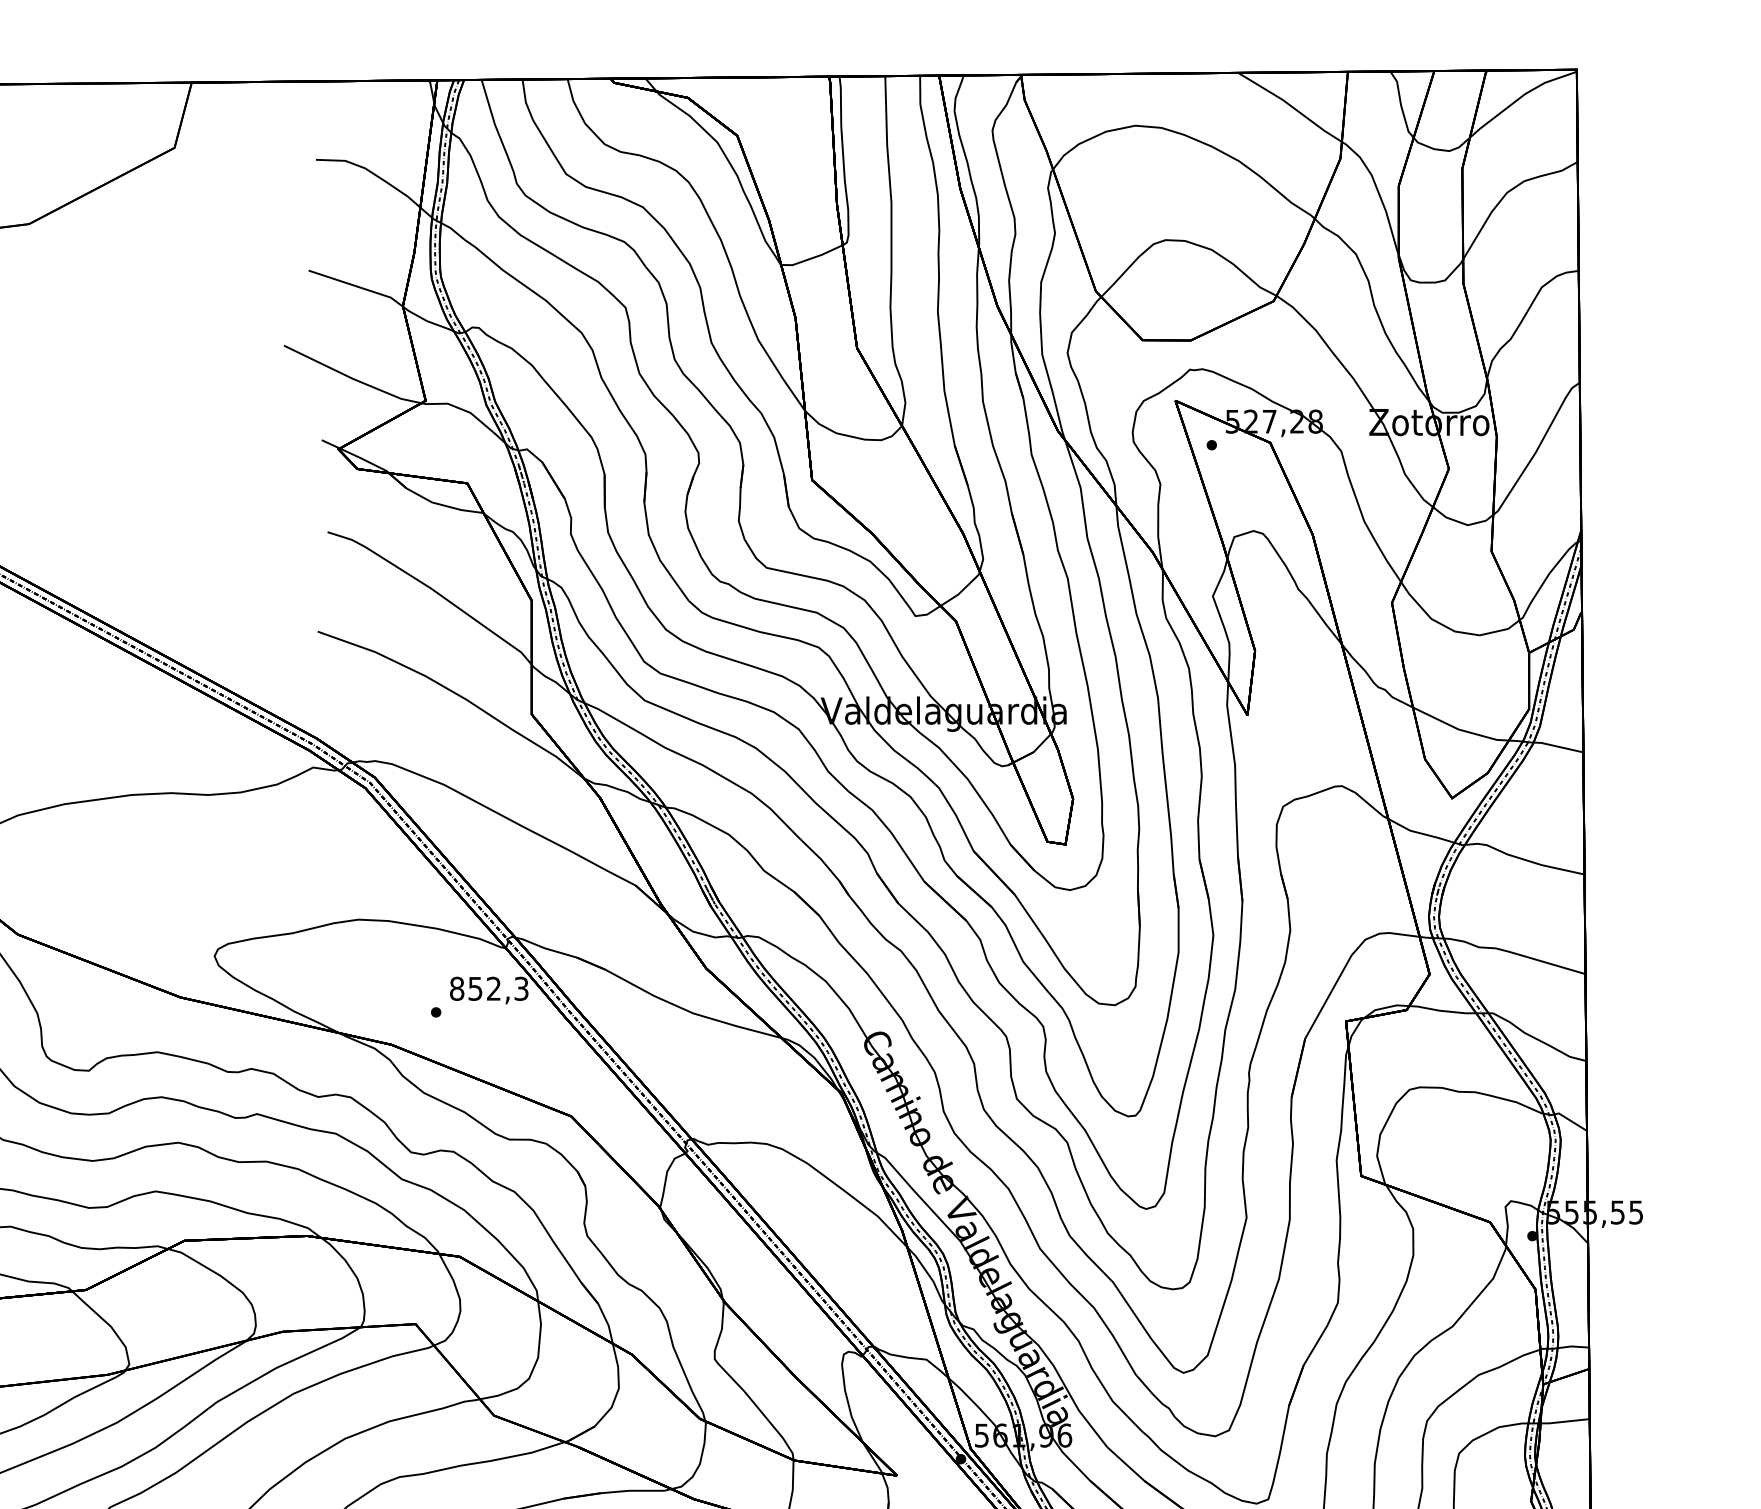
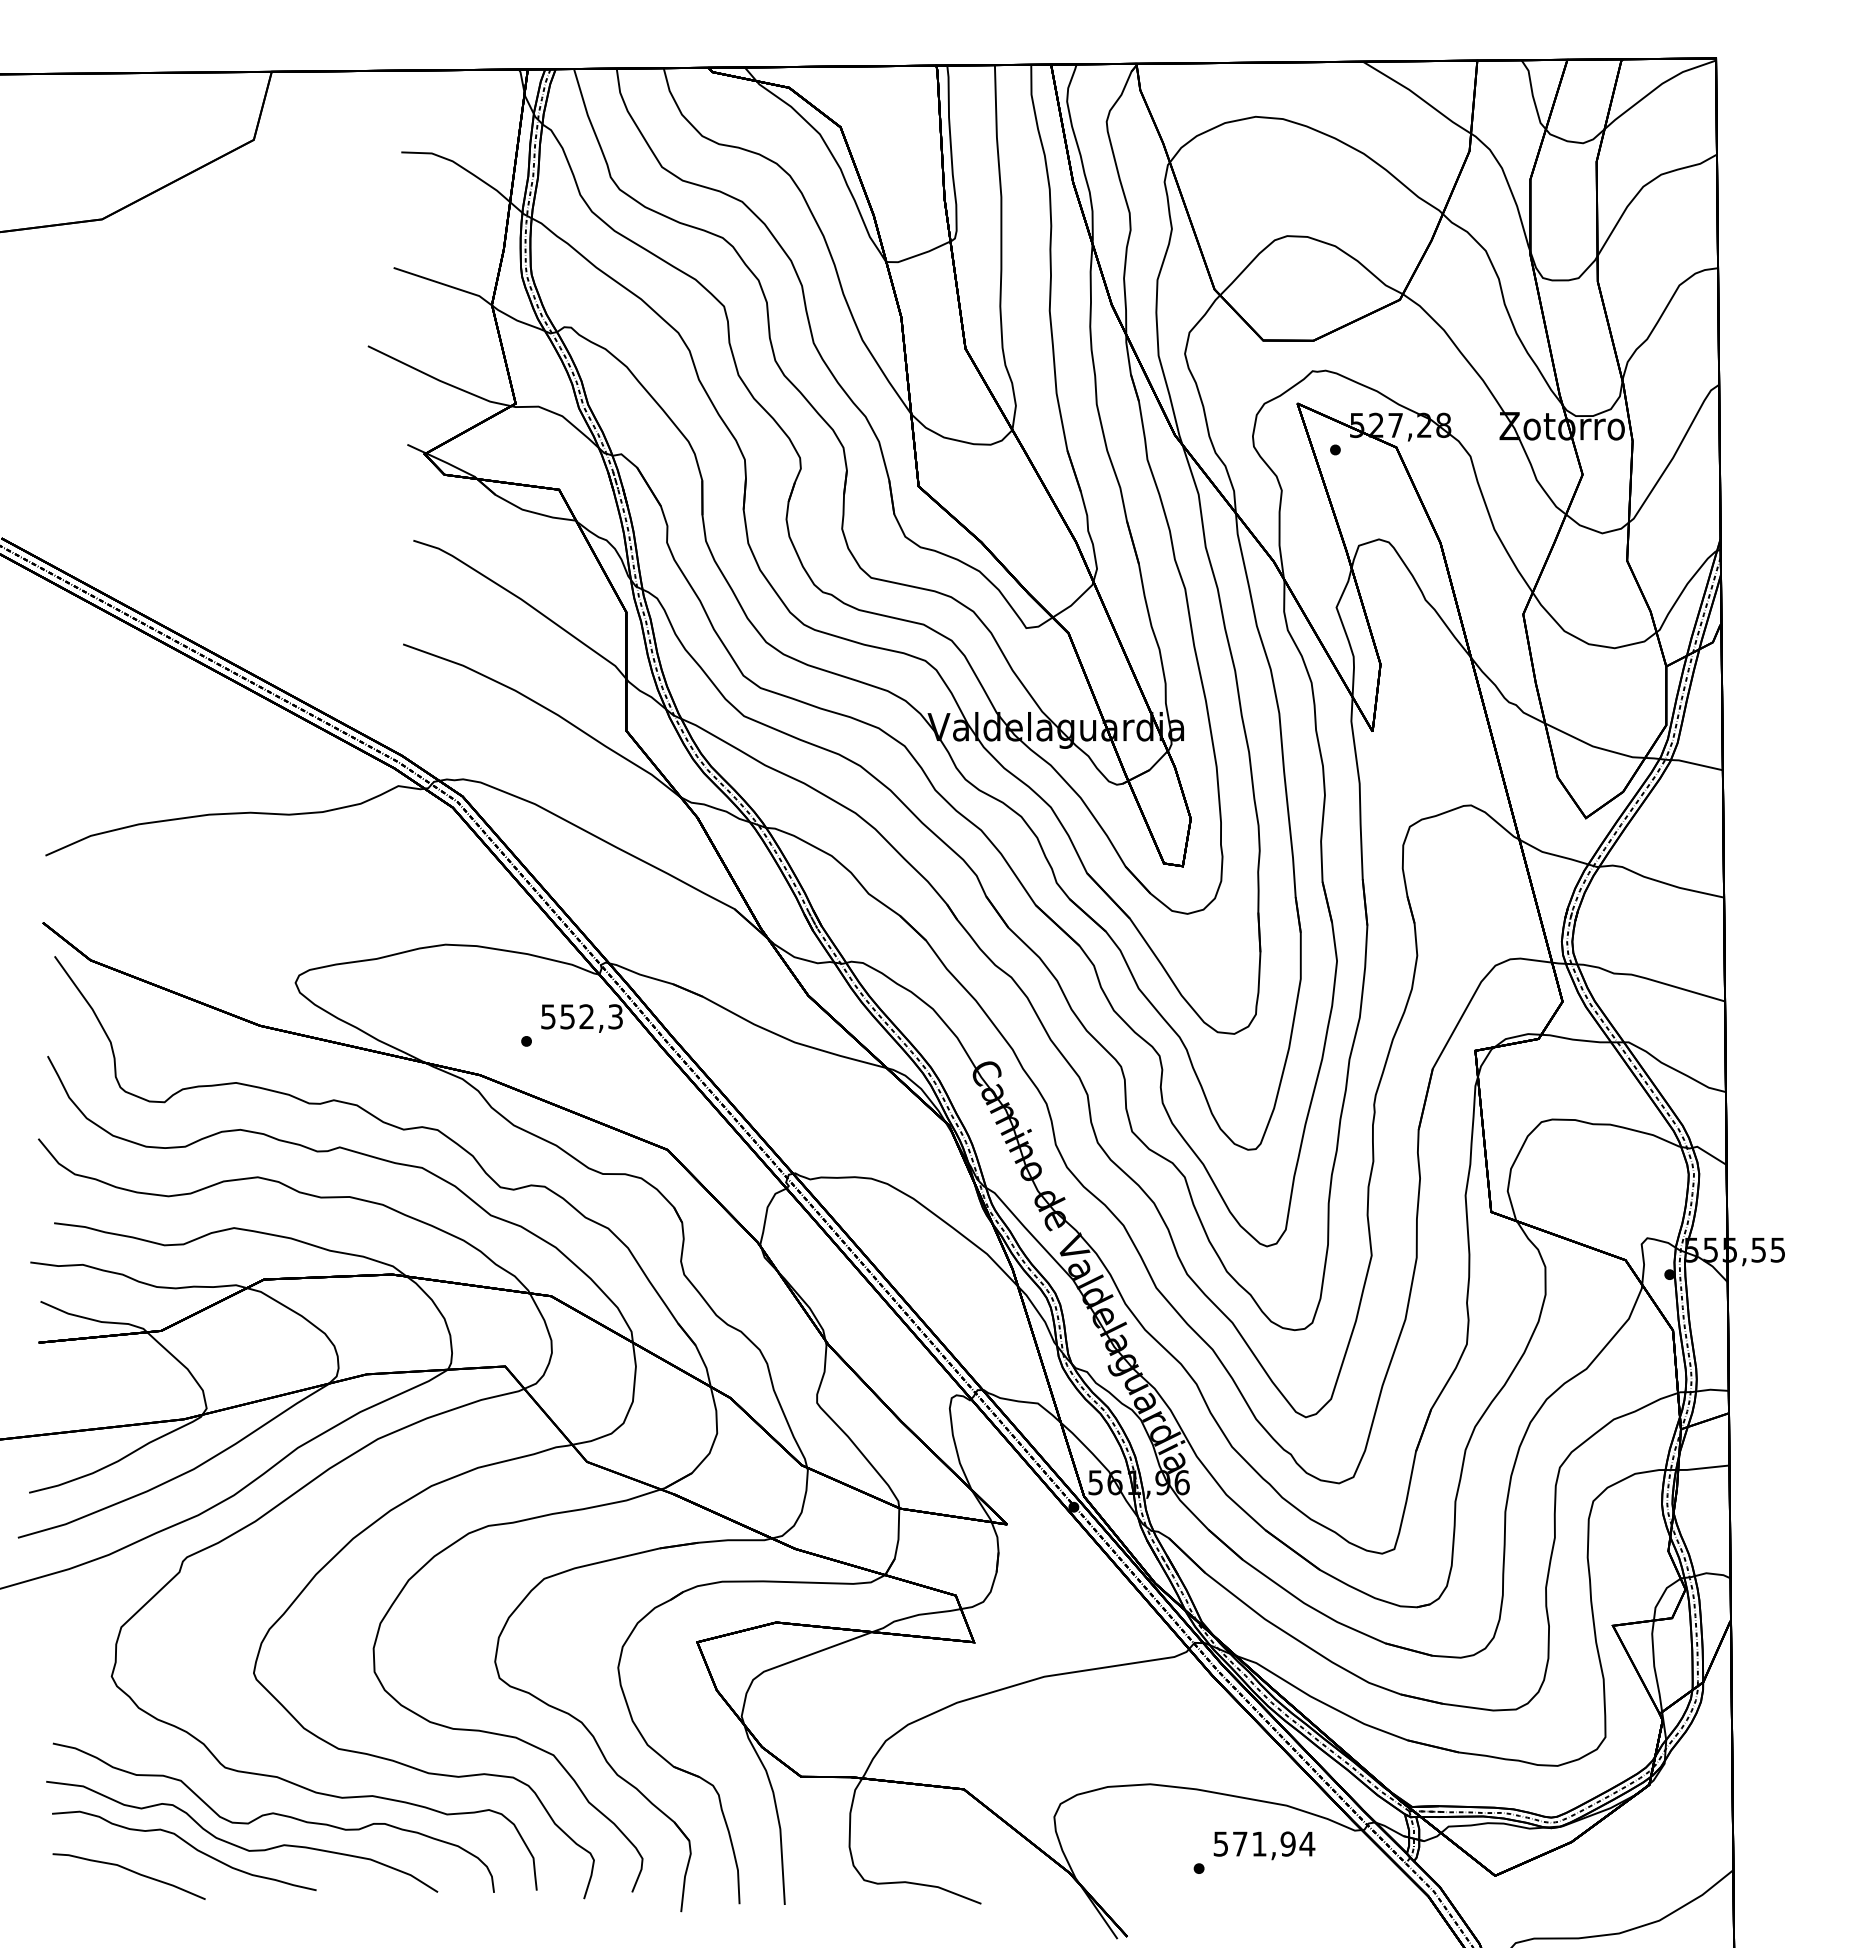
text: (457, 988) -> (548, 1016), 852,3 -> 552,3

